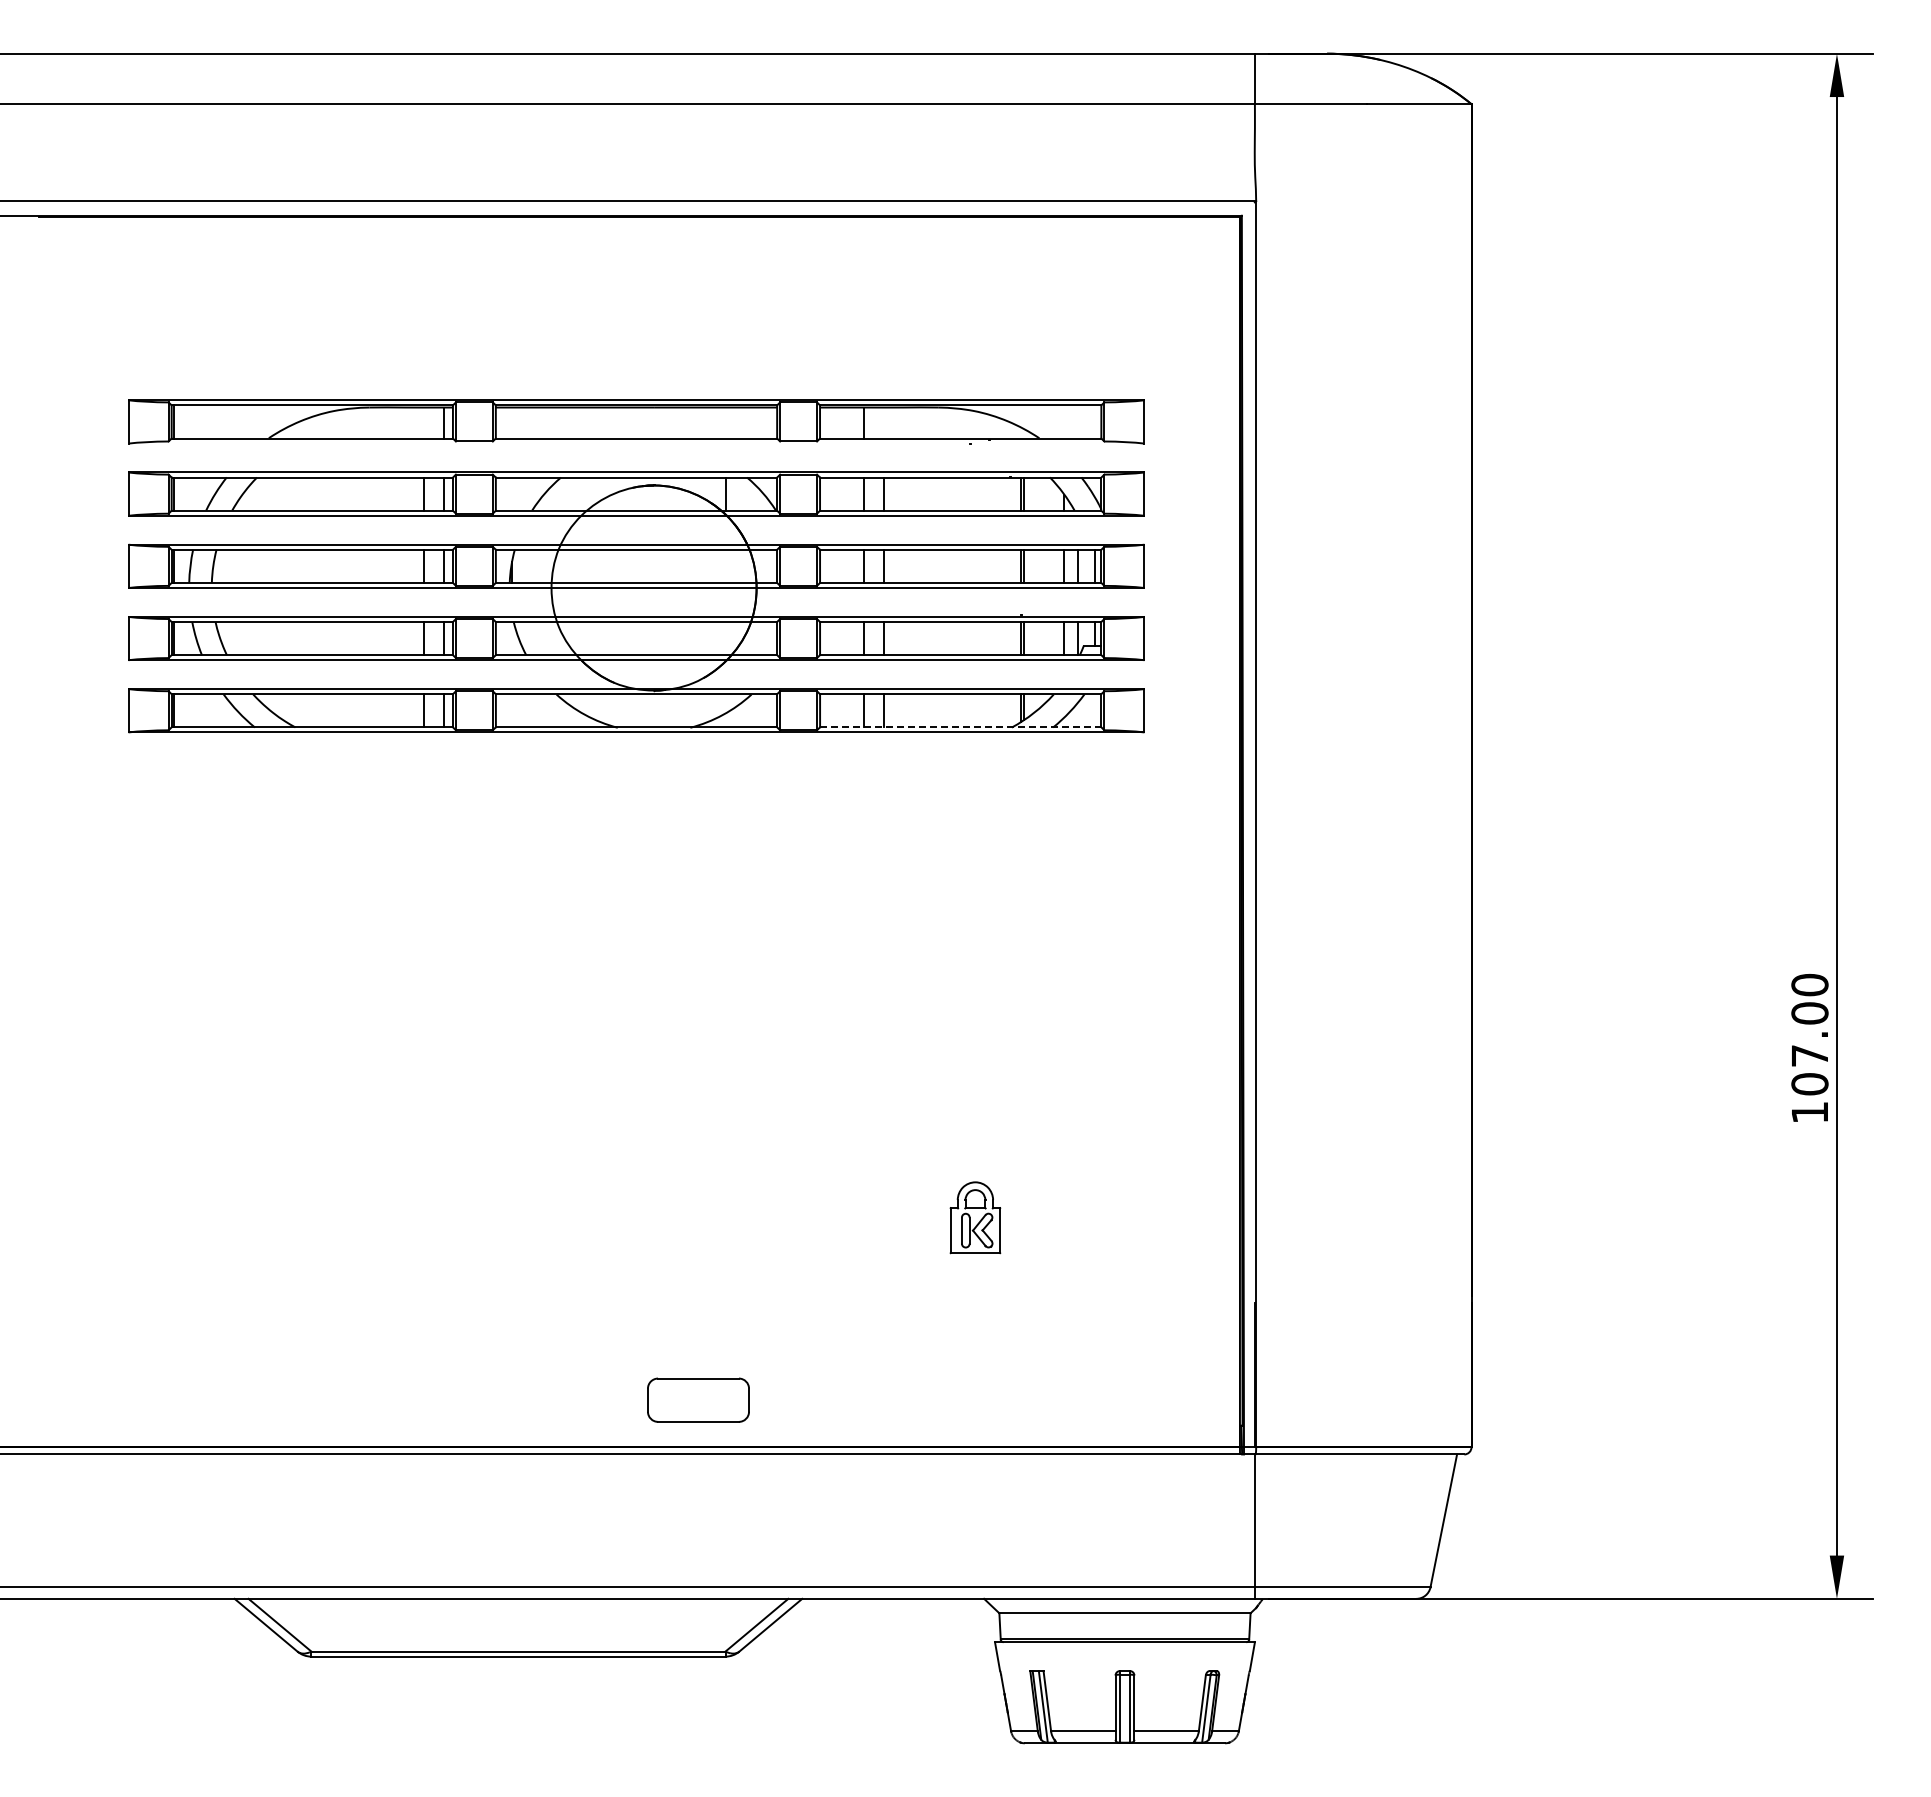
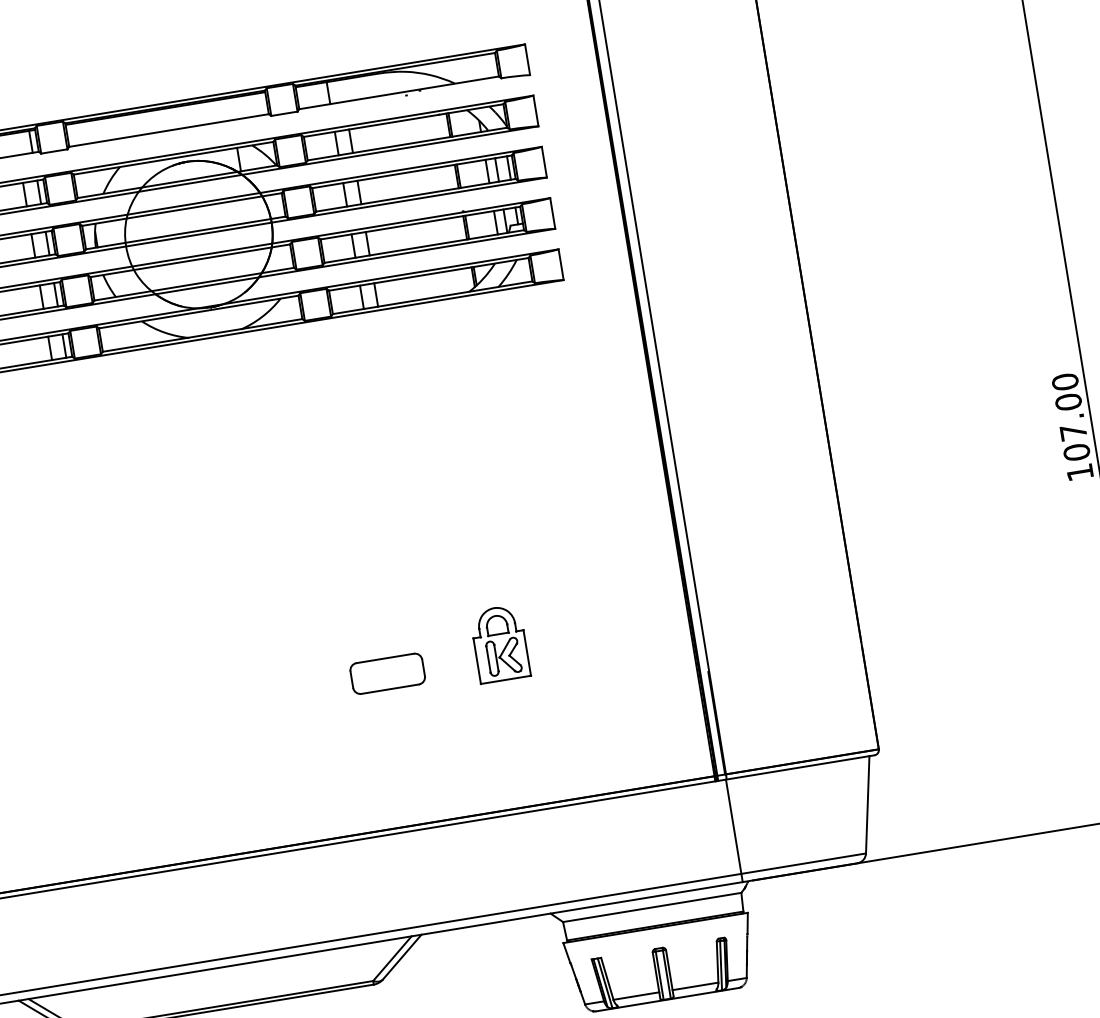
line: (960, 727) -> (432, 297), dashed -> solid
part: (975, 1217) -> (500, 643), size x1.43
part: (698, 1399) -> (387, 673), moved

